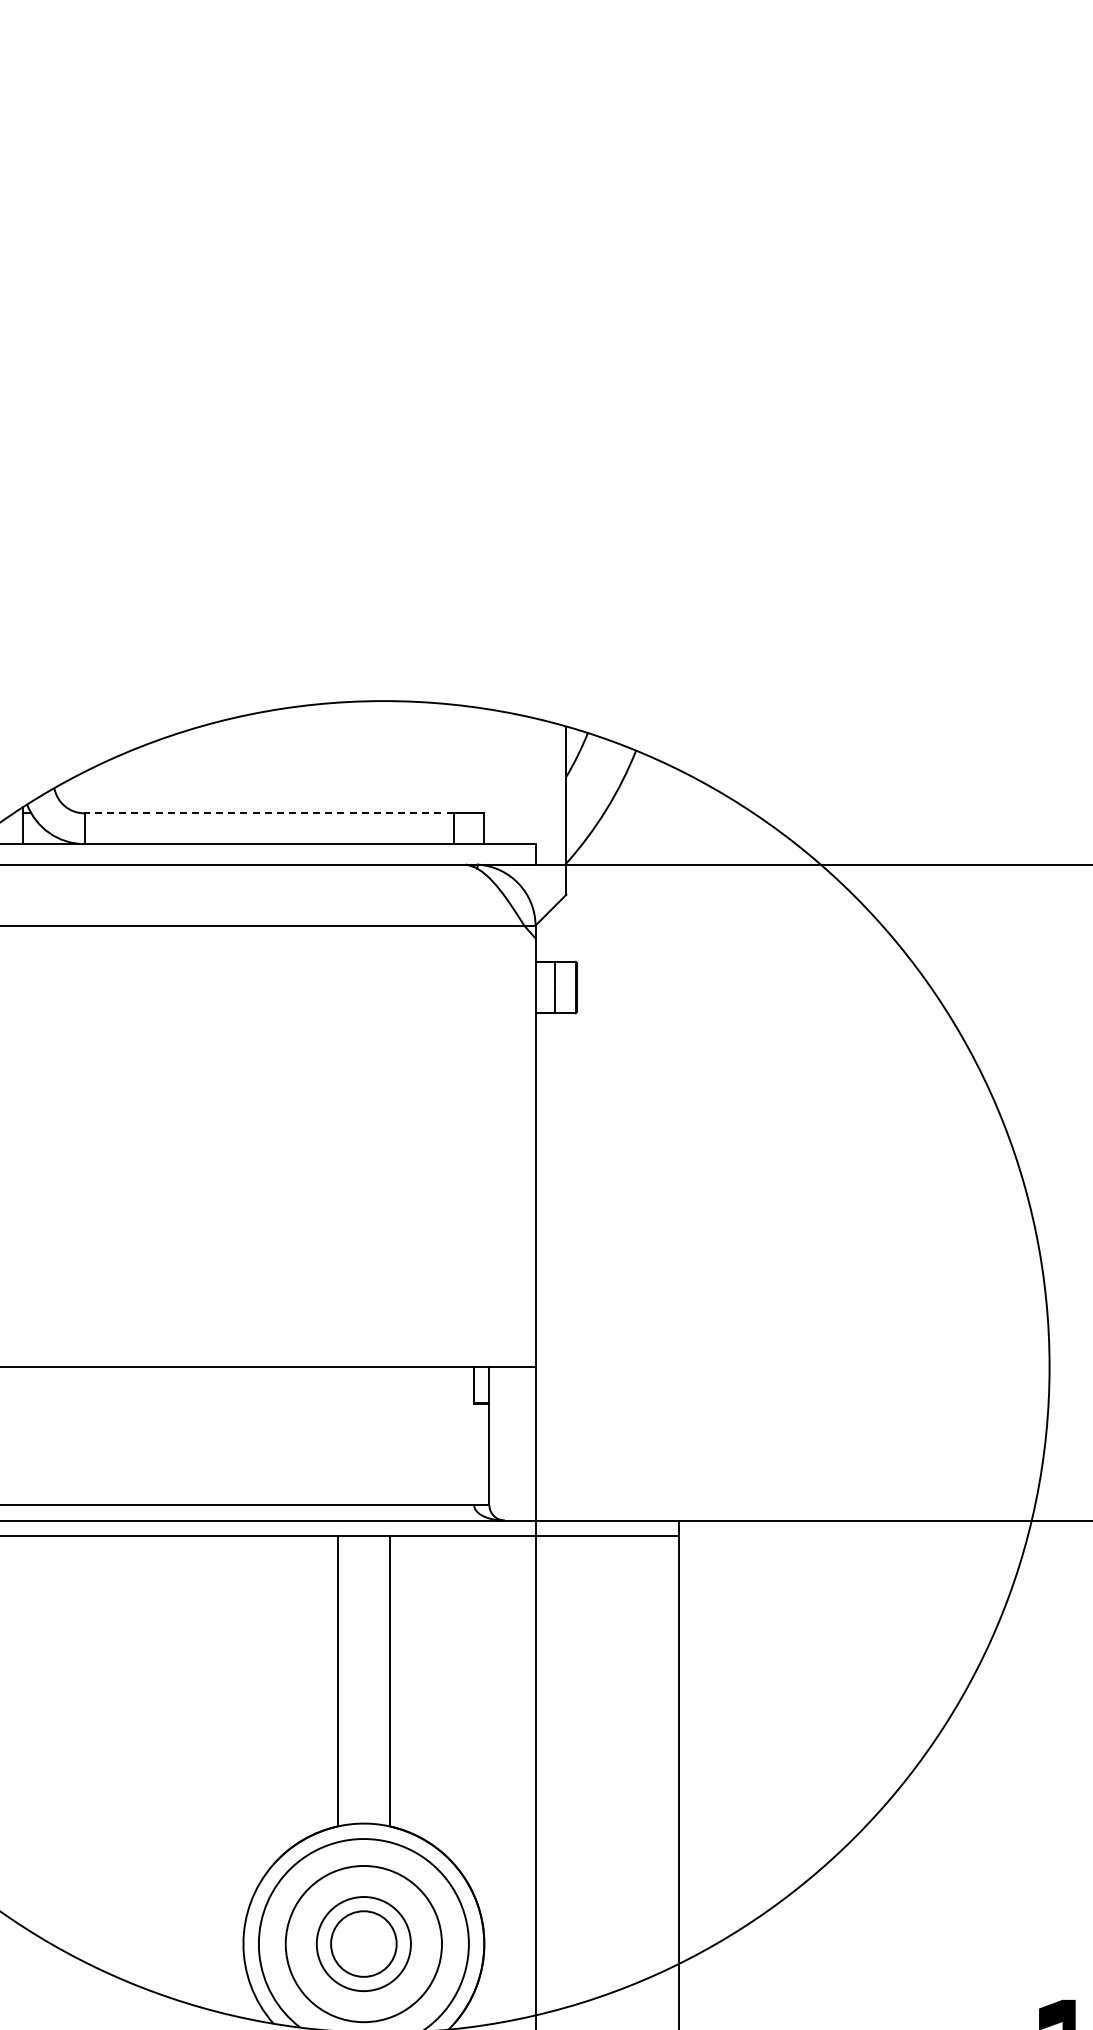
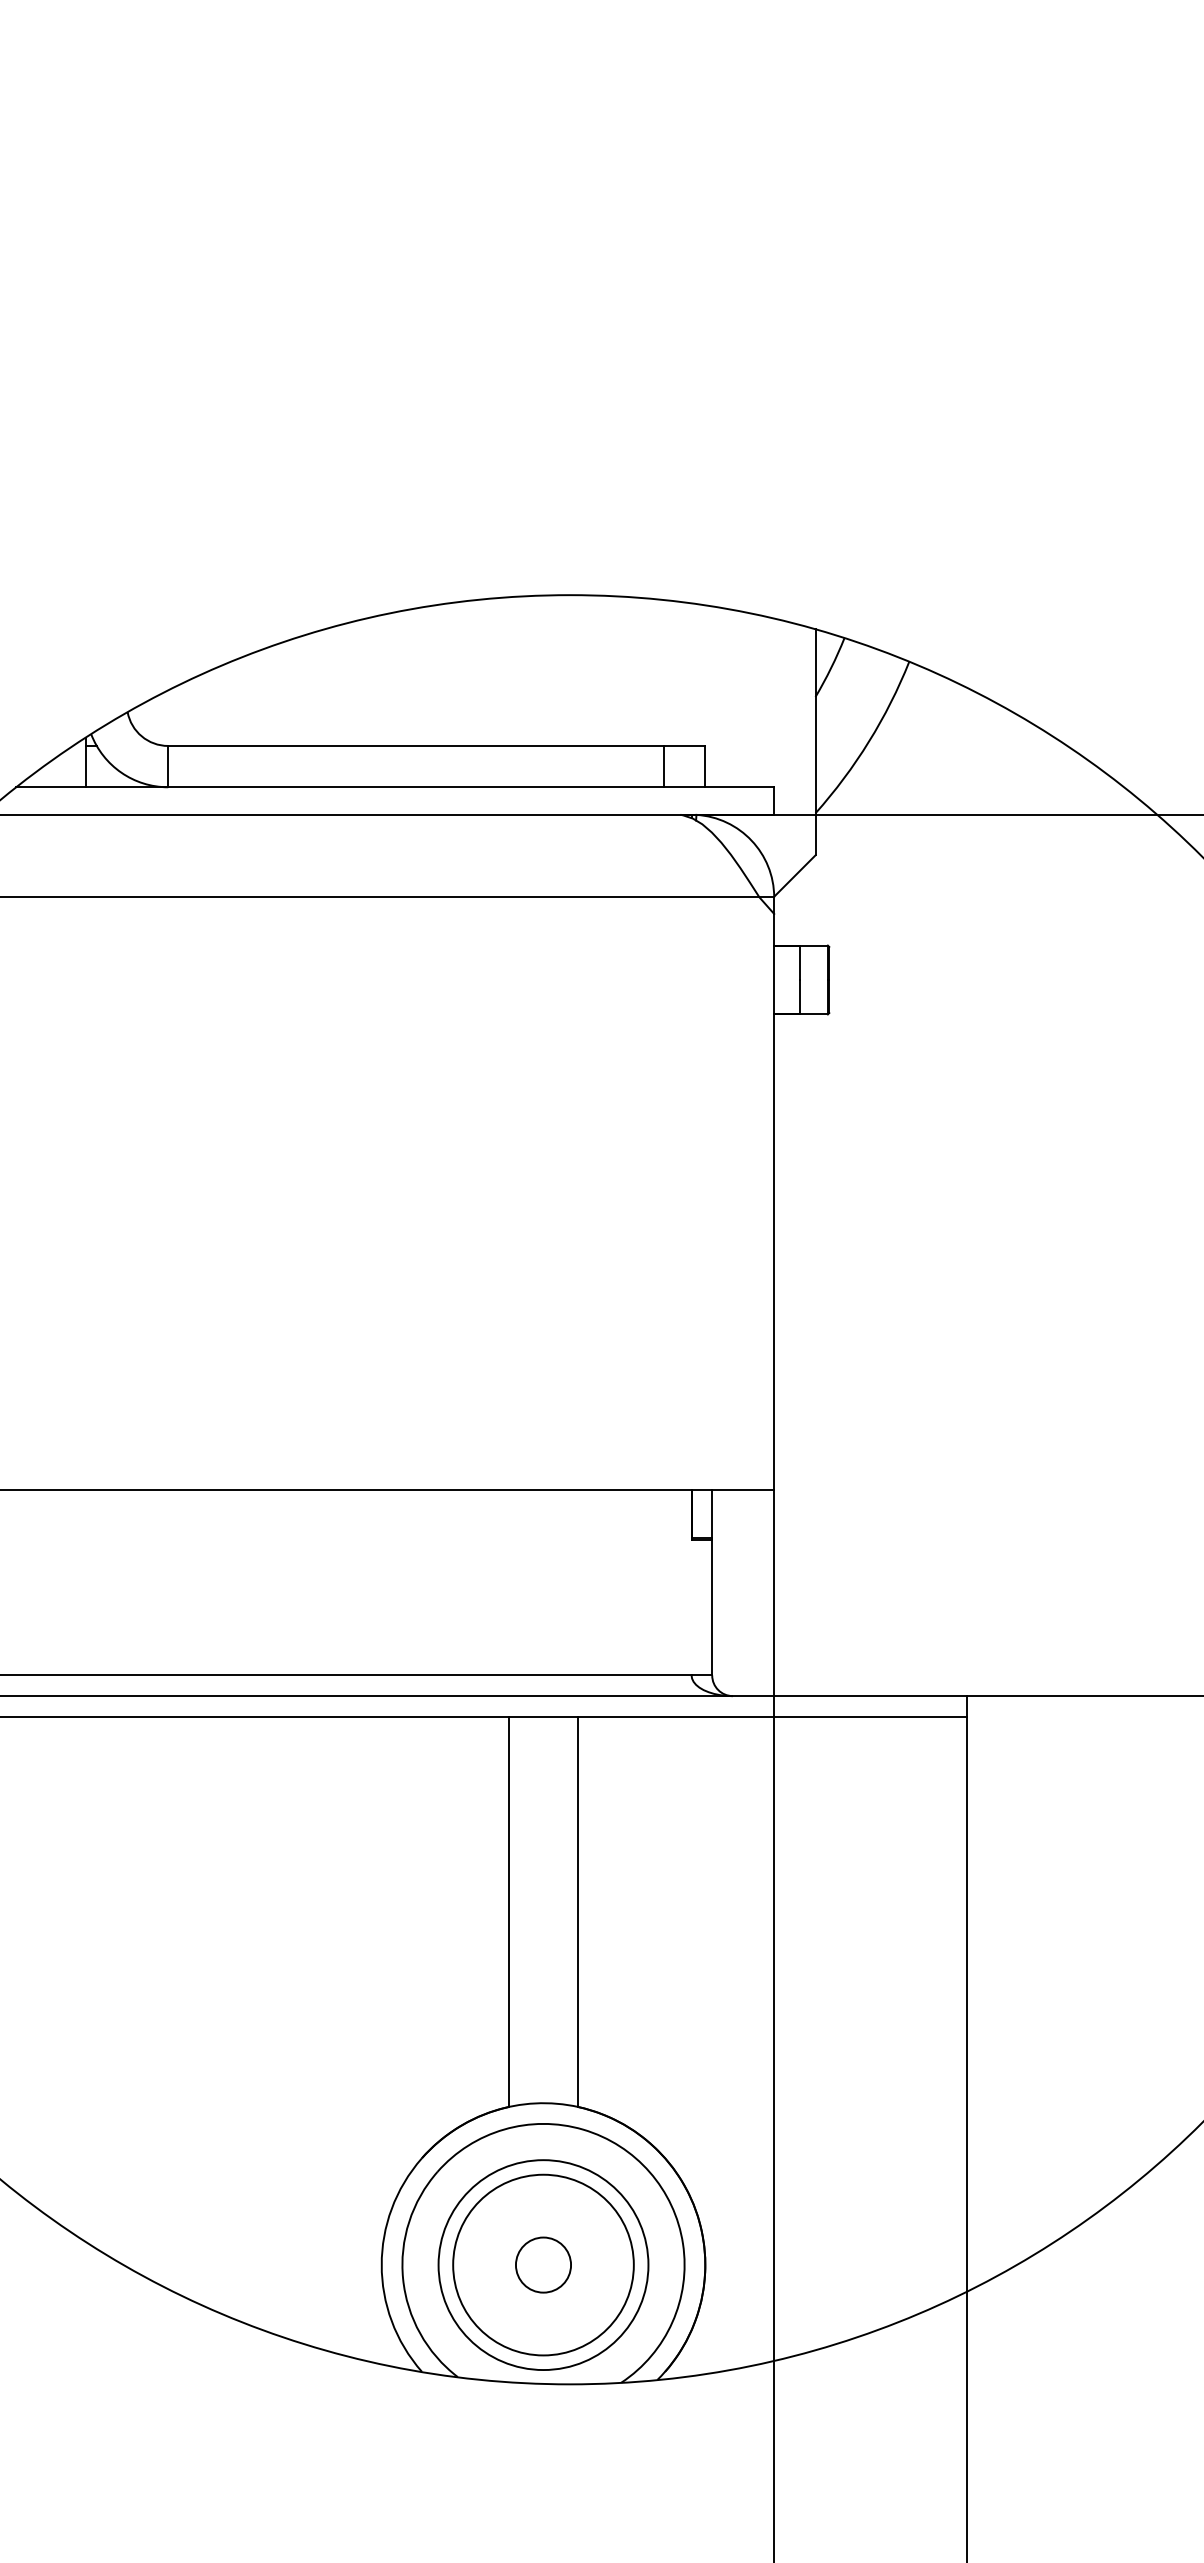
line: (269, 813) -> (416, 746), dashed -> solid
circle: (363, 1943) -> (543, 2264), size x0.62
circle: (363, 1943) -> (543, 2264), size x1.43

